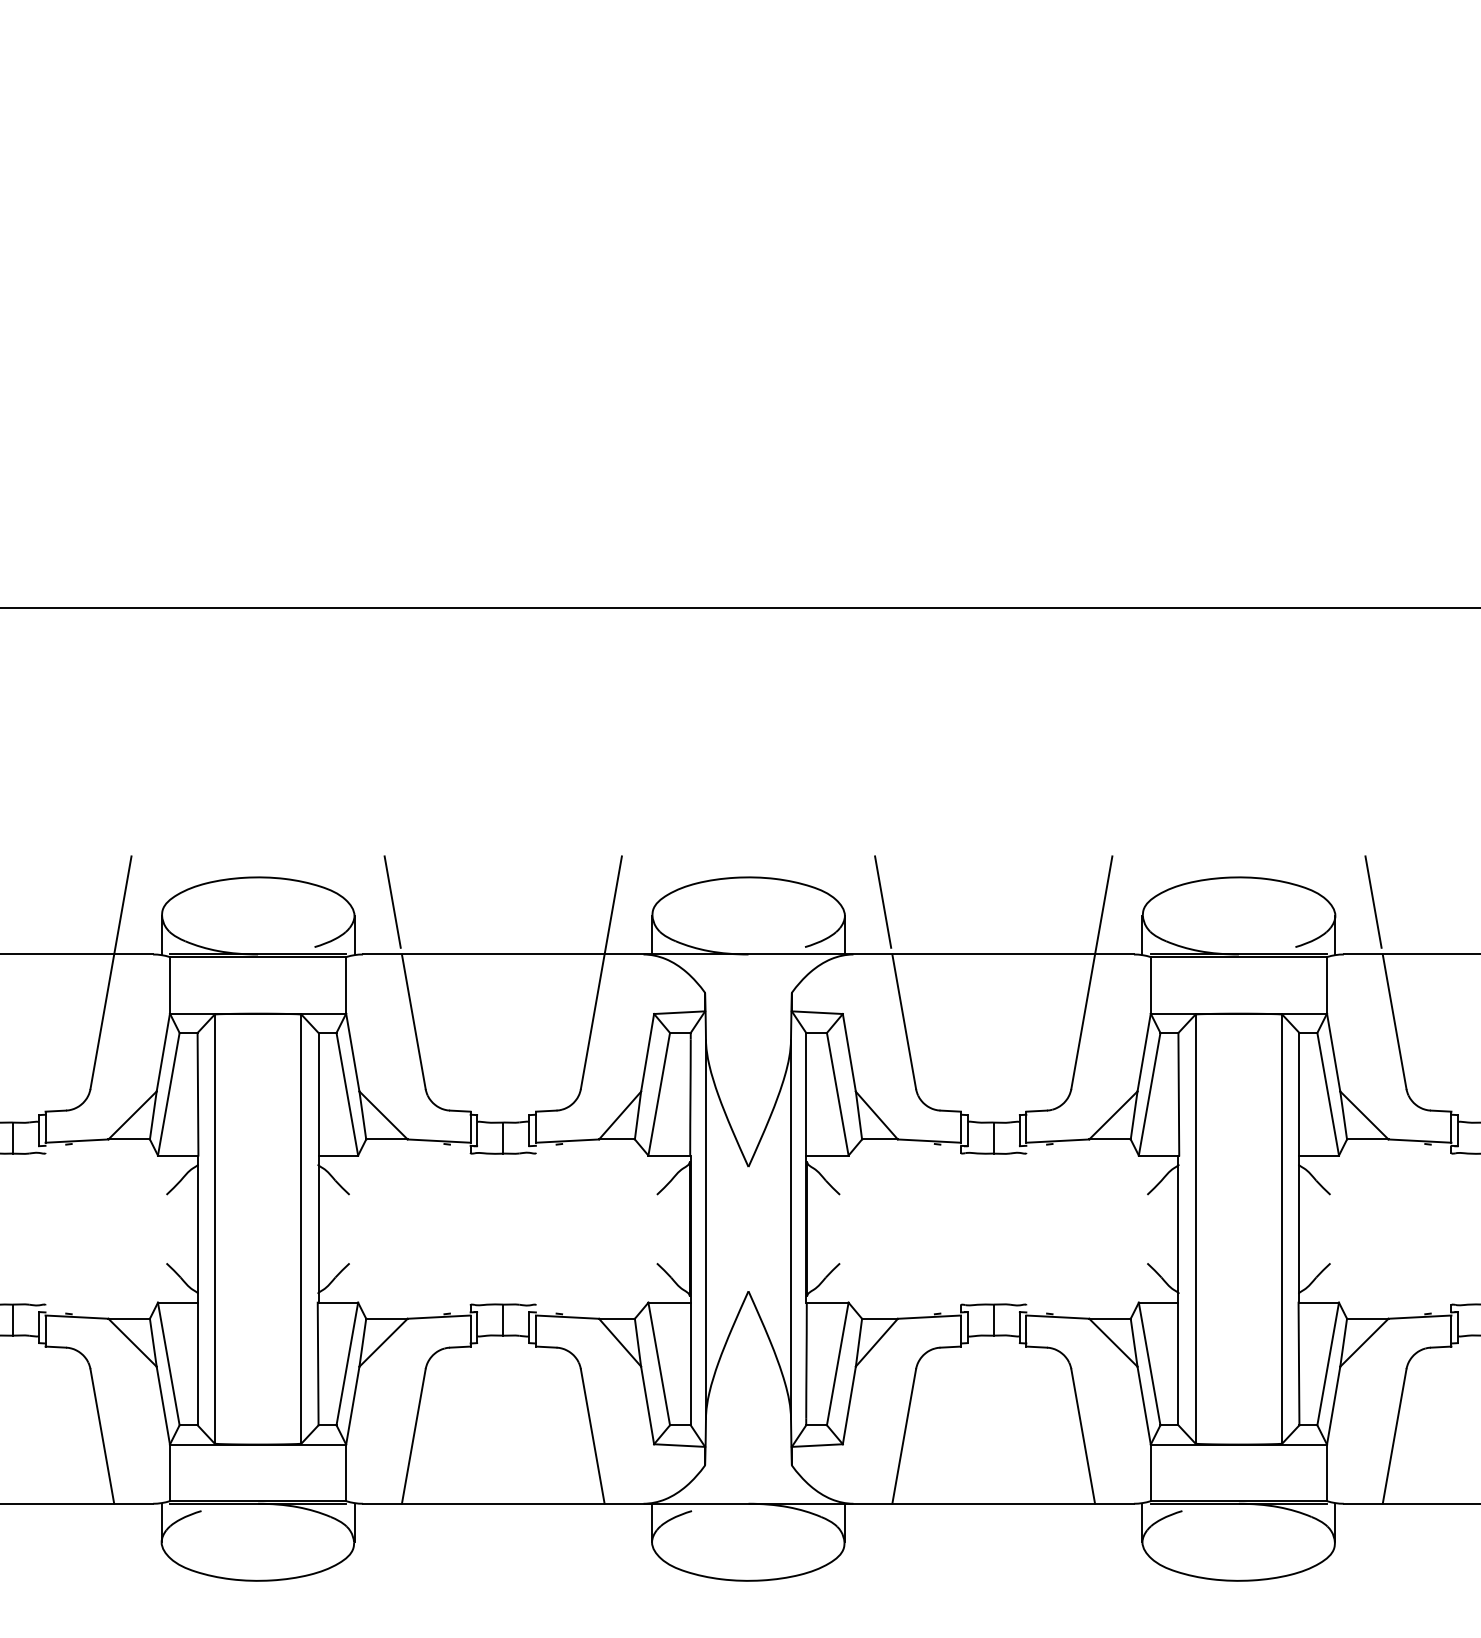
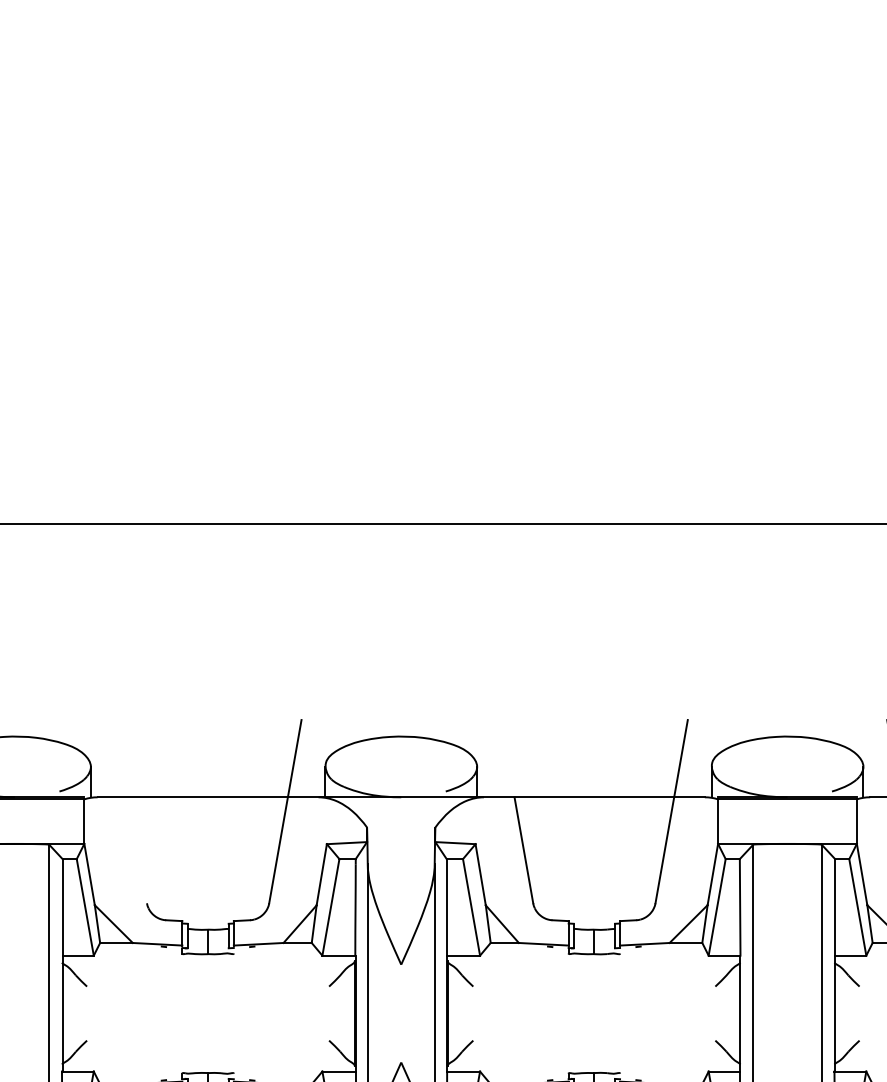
line: (392, 901) -> (120, 755), removed
line: (883, 901) -> (507, 755), removed
line: (413, 1021) -> (137, 850), removed

